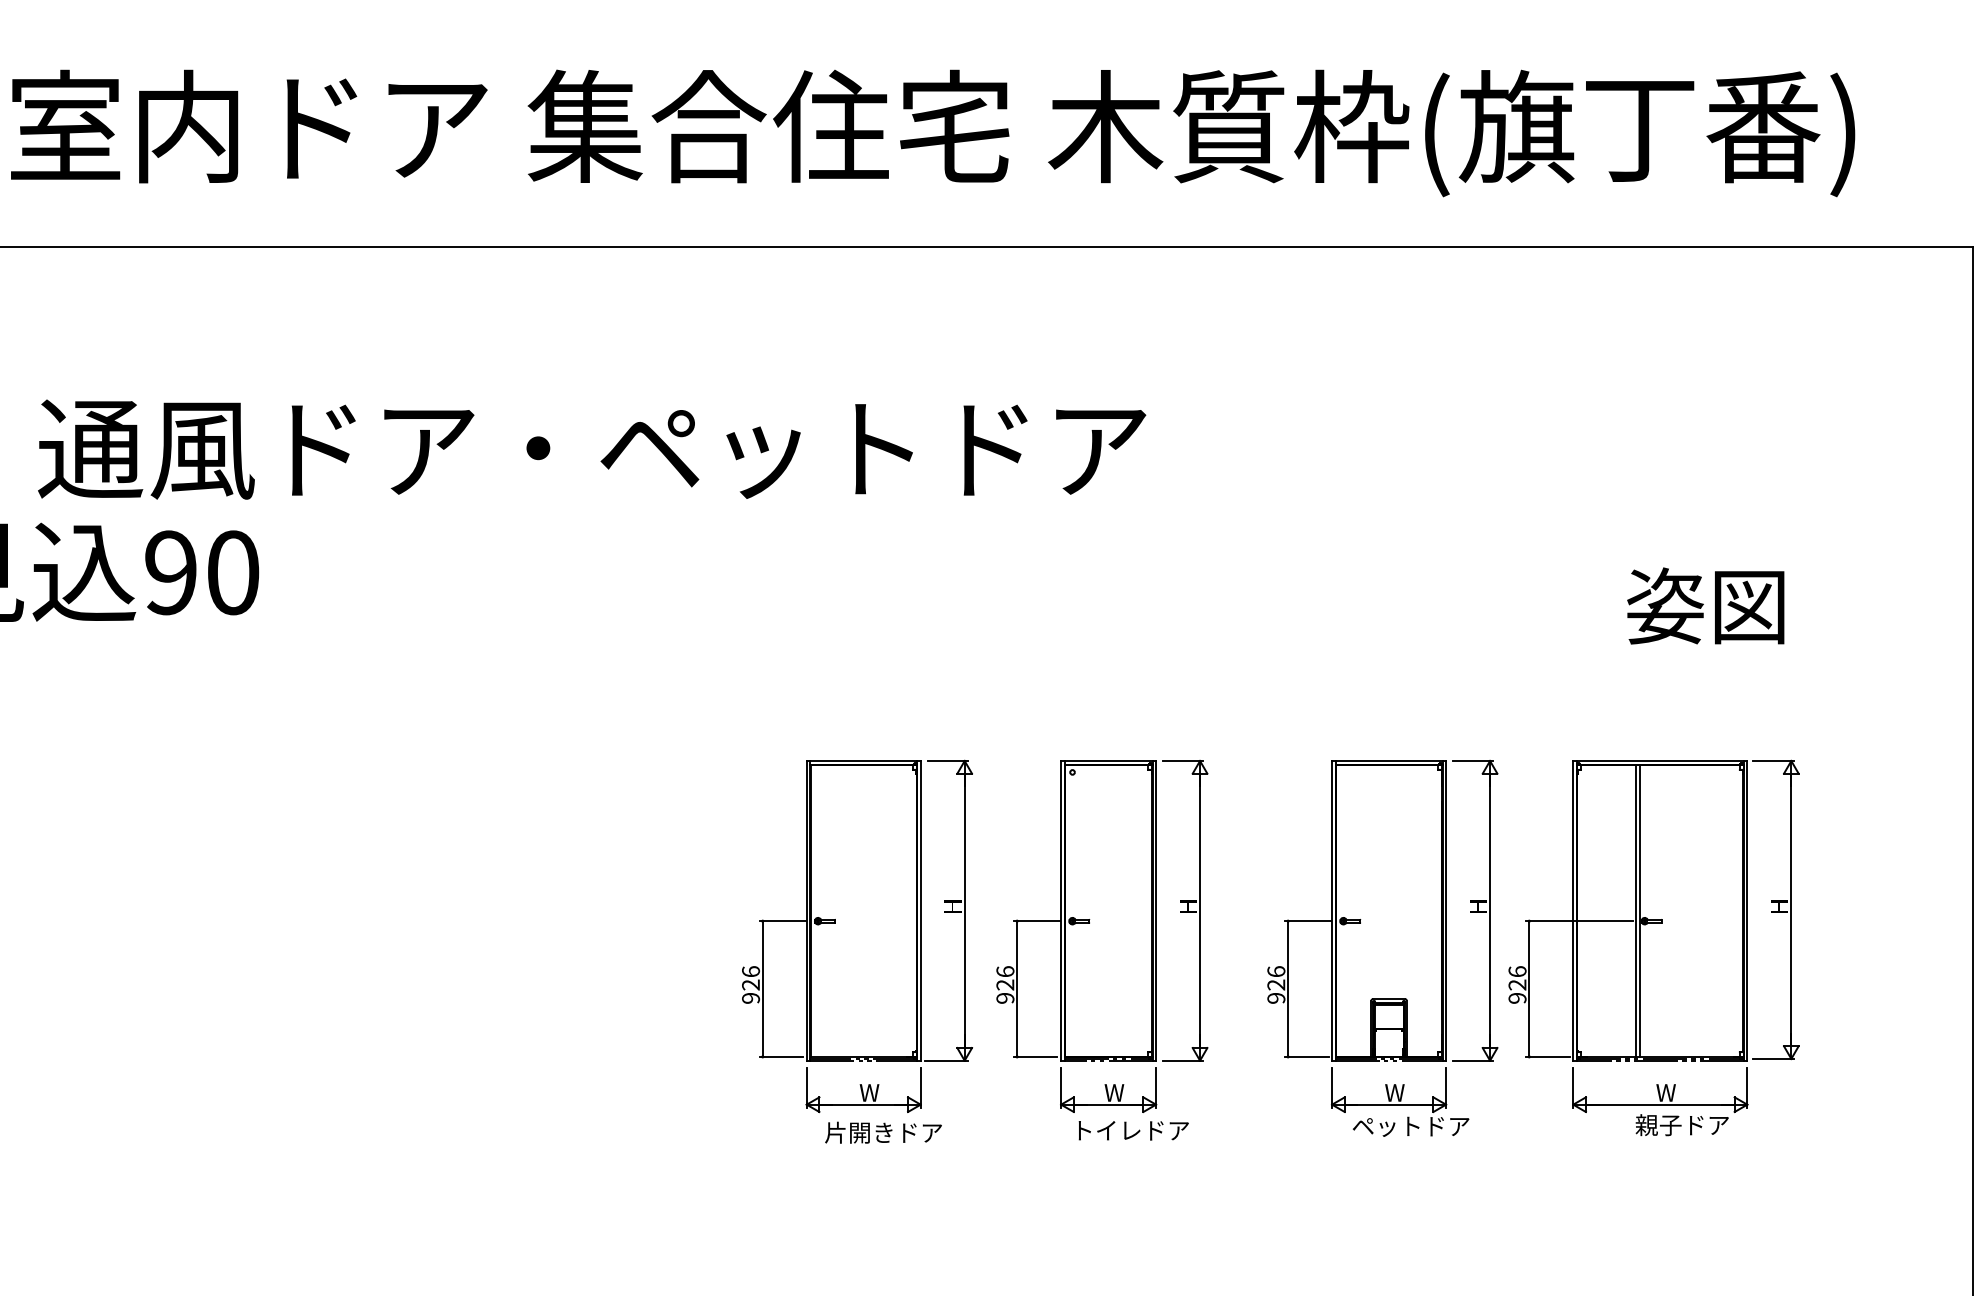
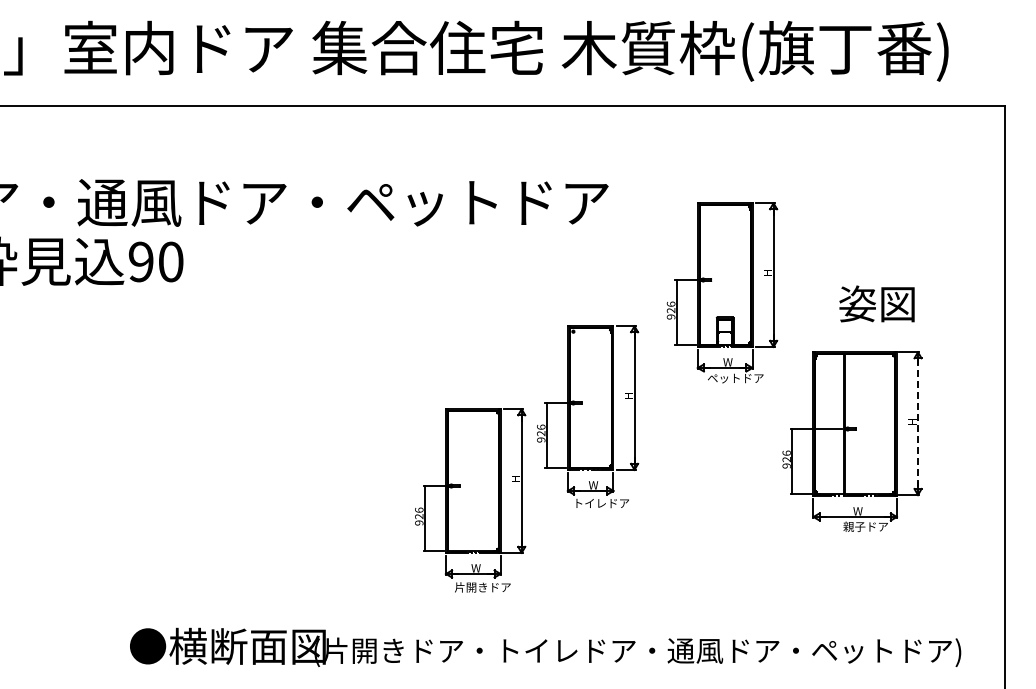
text: (1704, 605) -> (876, 303), moved
line: (1792, 911) -> (918, 424), solid -> dashed
part: (1383, 947) -> (722, 292), moved
part: (1103, 949) -> (588, 416), moved
part: (857, 951) -> (470, 500), moved

